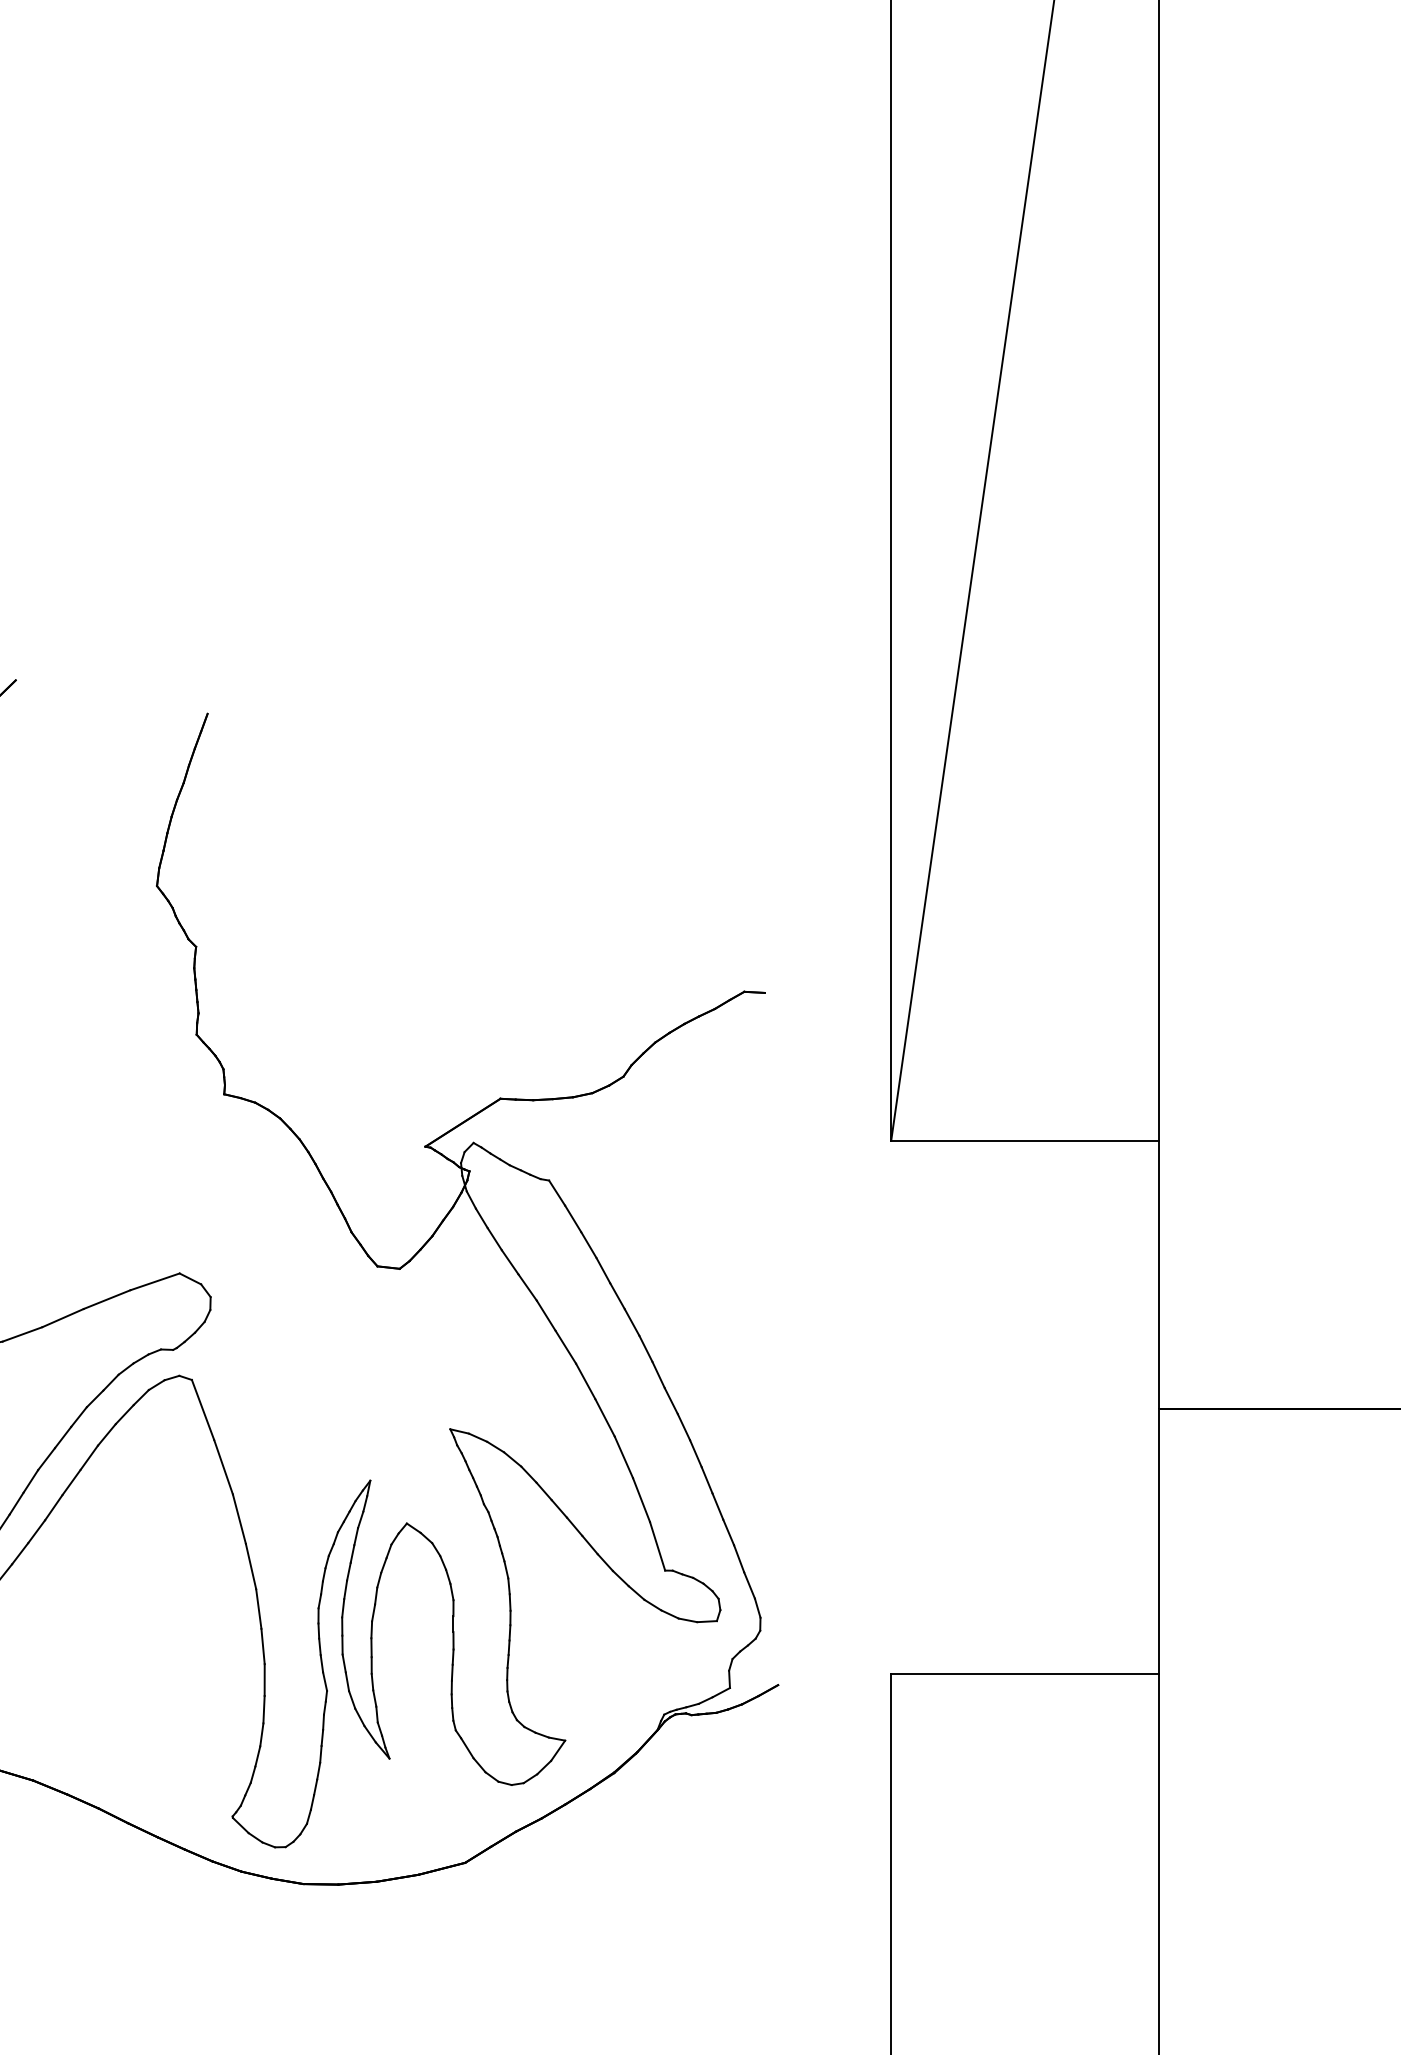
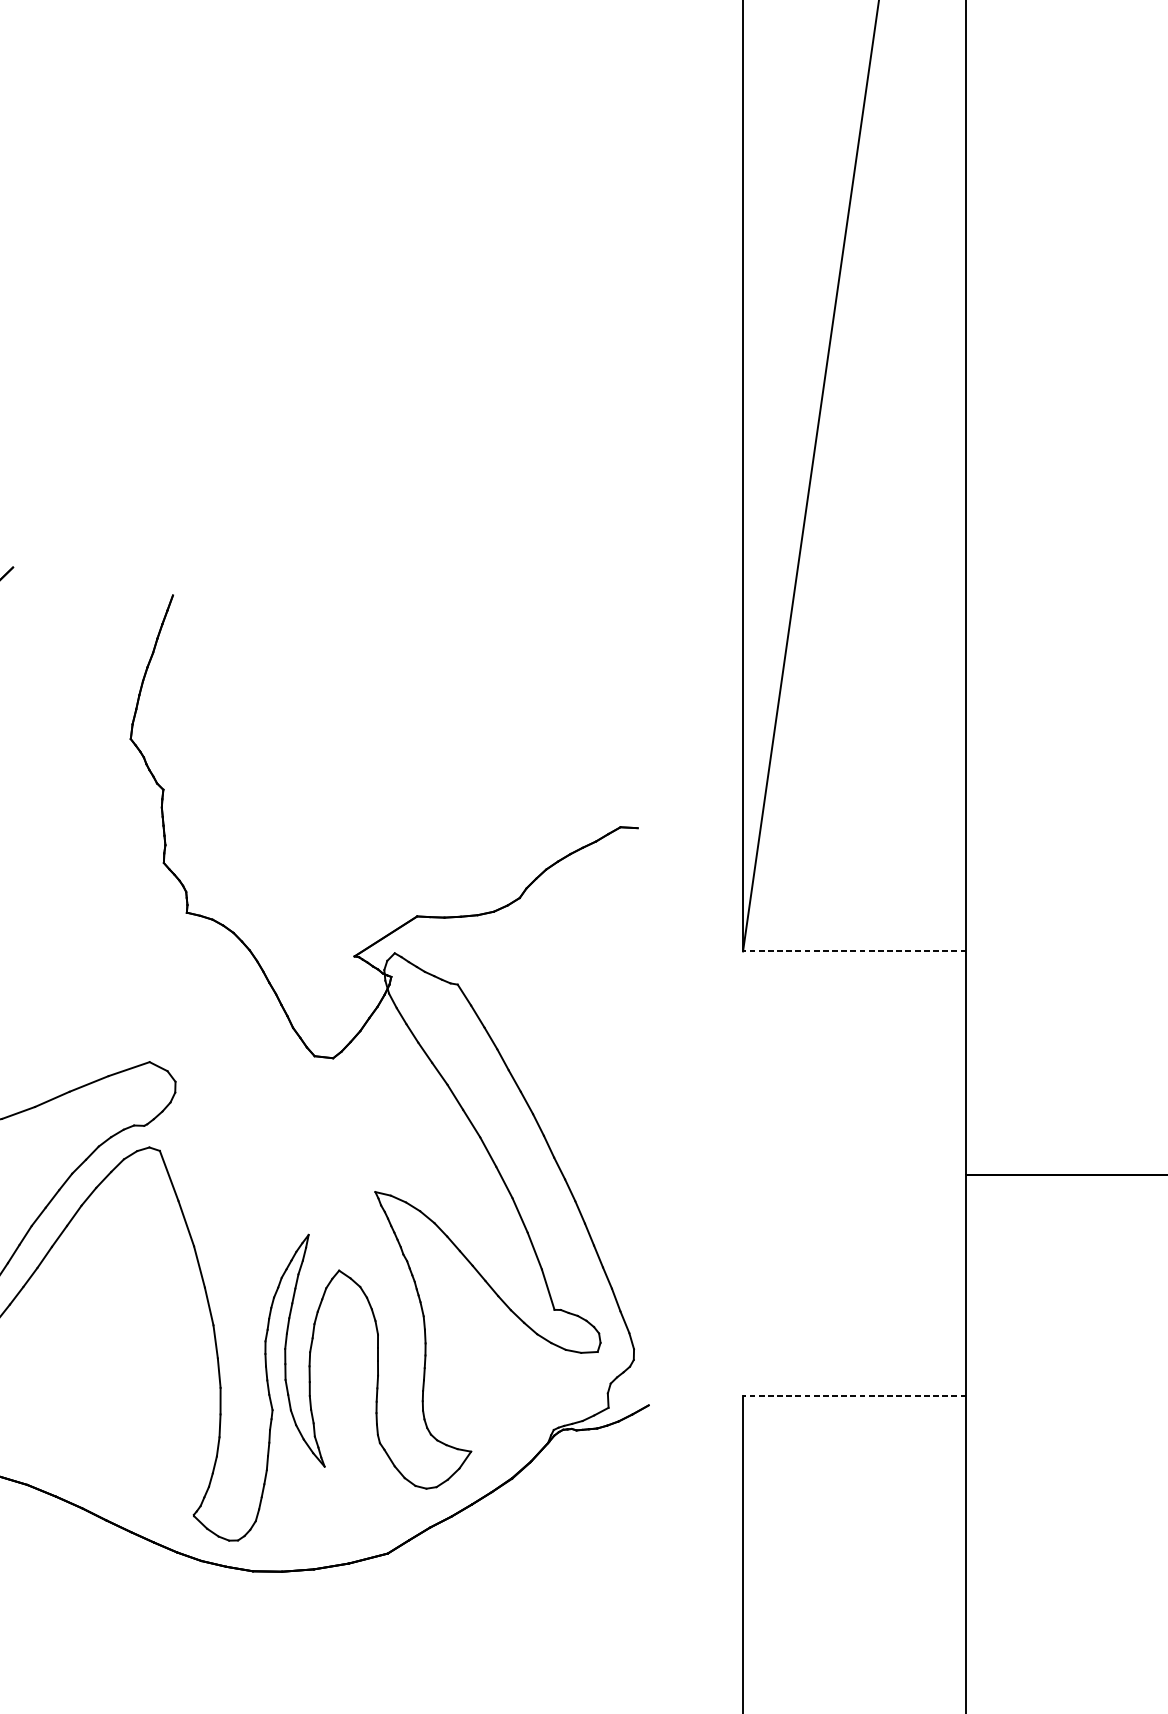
line: (1025, 1140) -> (855, 951), solid -> dashed
line: (1025, 1674) -> (855, 1396), solid -> dashed

